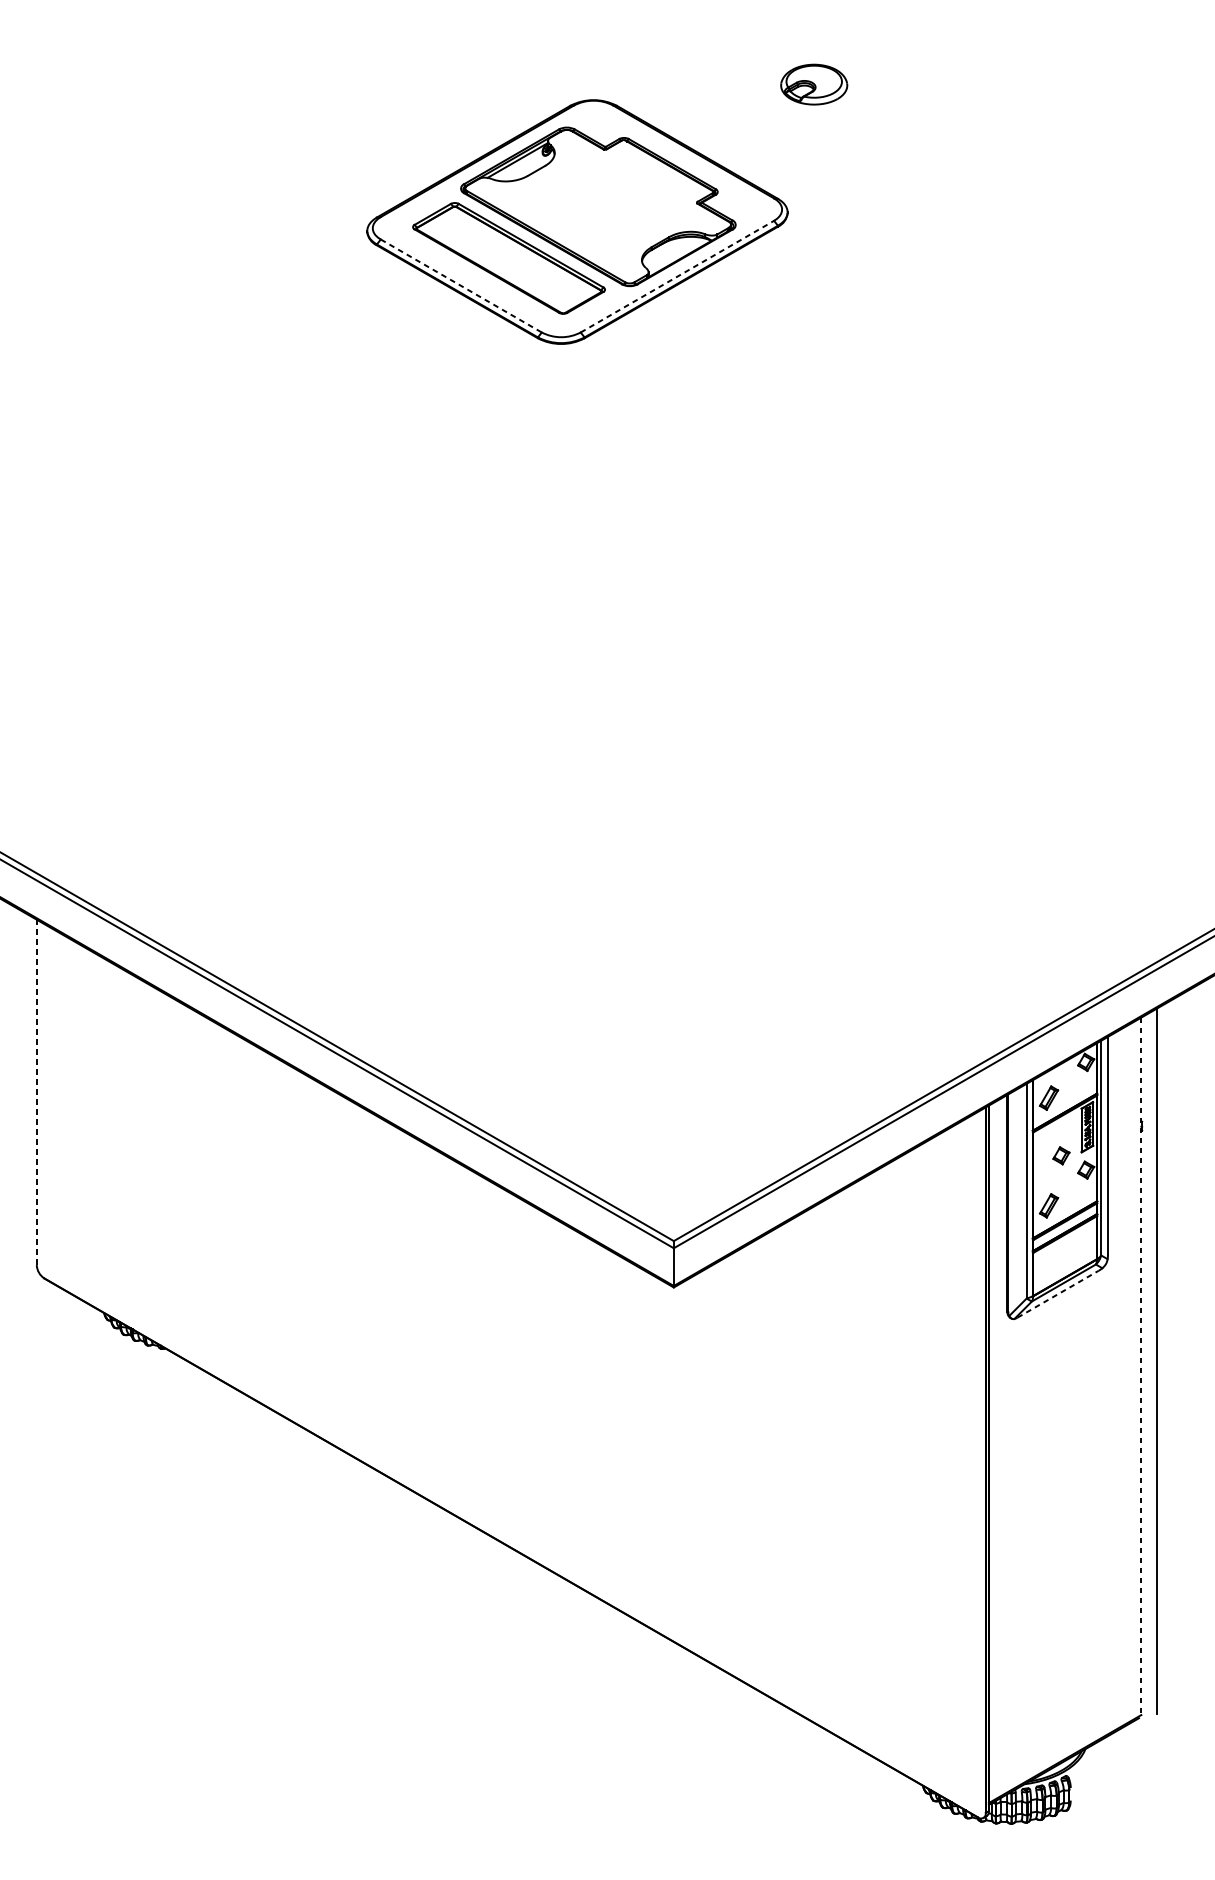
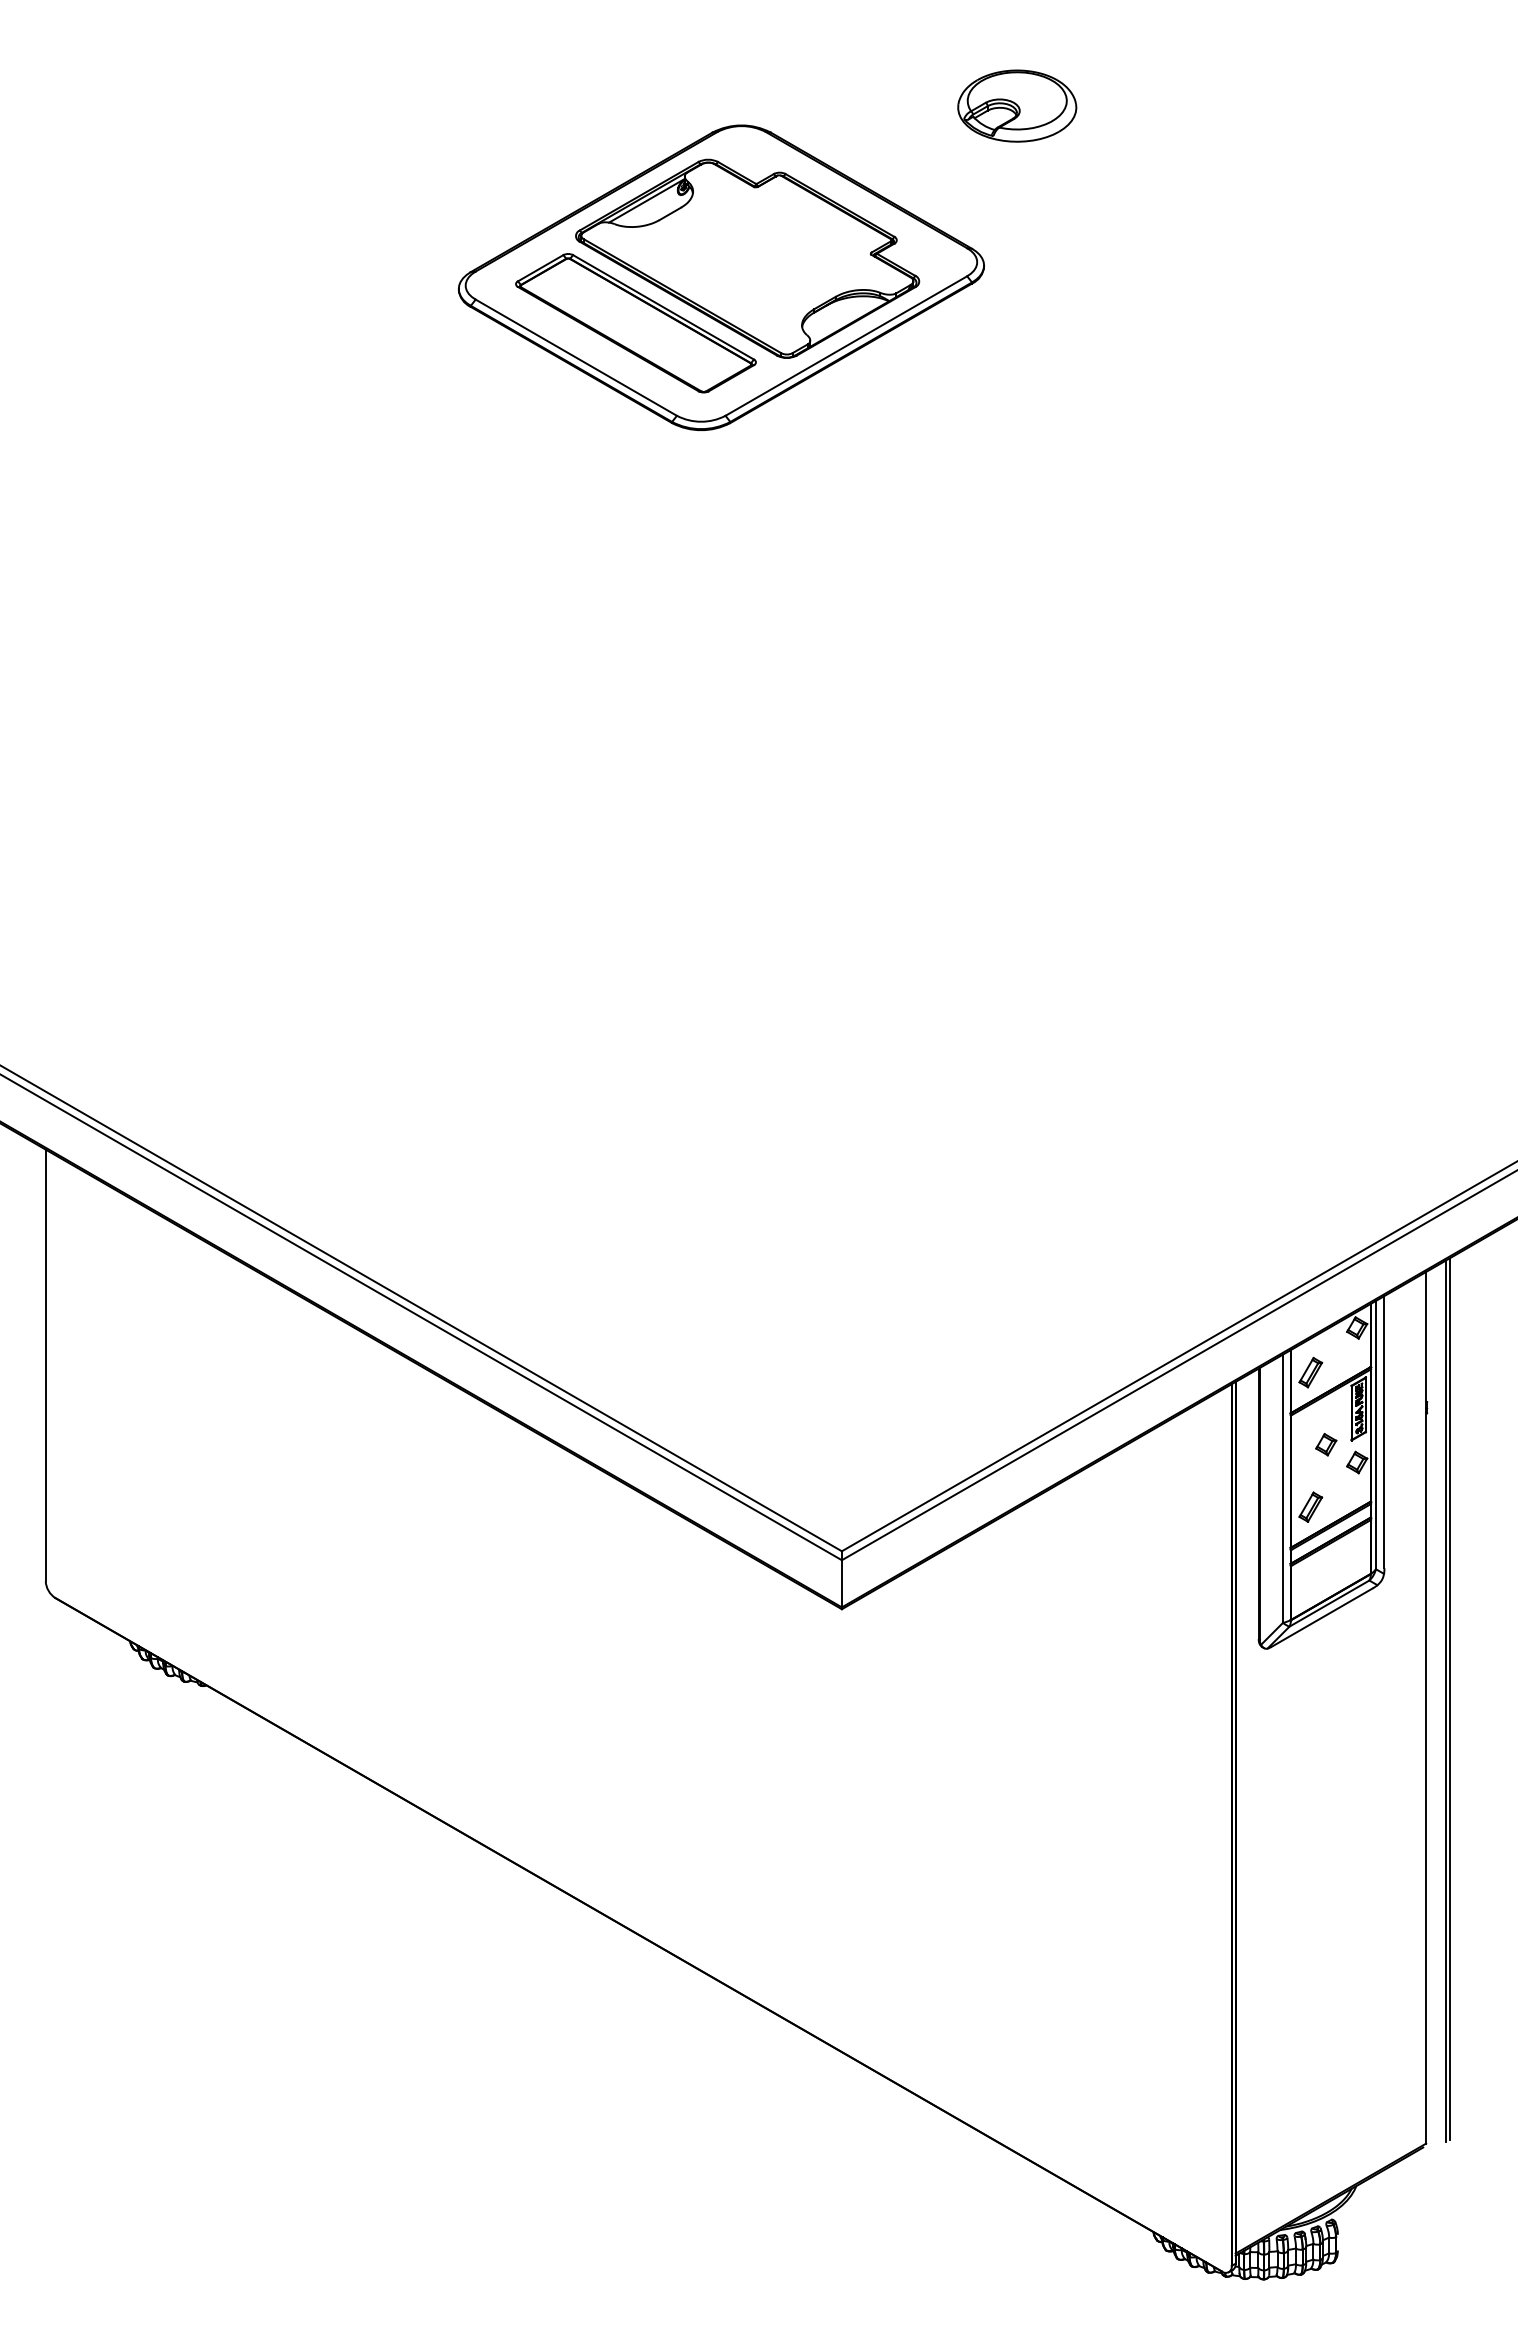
part: (814, 84) -> (1017, 105), size x1.43
line: (677, 277) -> (846, 346), dashed -> solid
line: (461, 285) -> (576, 357), dashed -> solid
line: (36, 1092) -> (45, 1365), dashed -> solid
line: (1058, 1294) -> (1322, 1617), dashed -> solid
line: (1160, 1359) -> (1449, 1699), added
line: (1141, 1366) -> (1426, 1707), dashed -> solid

